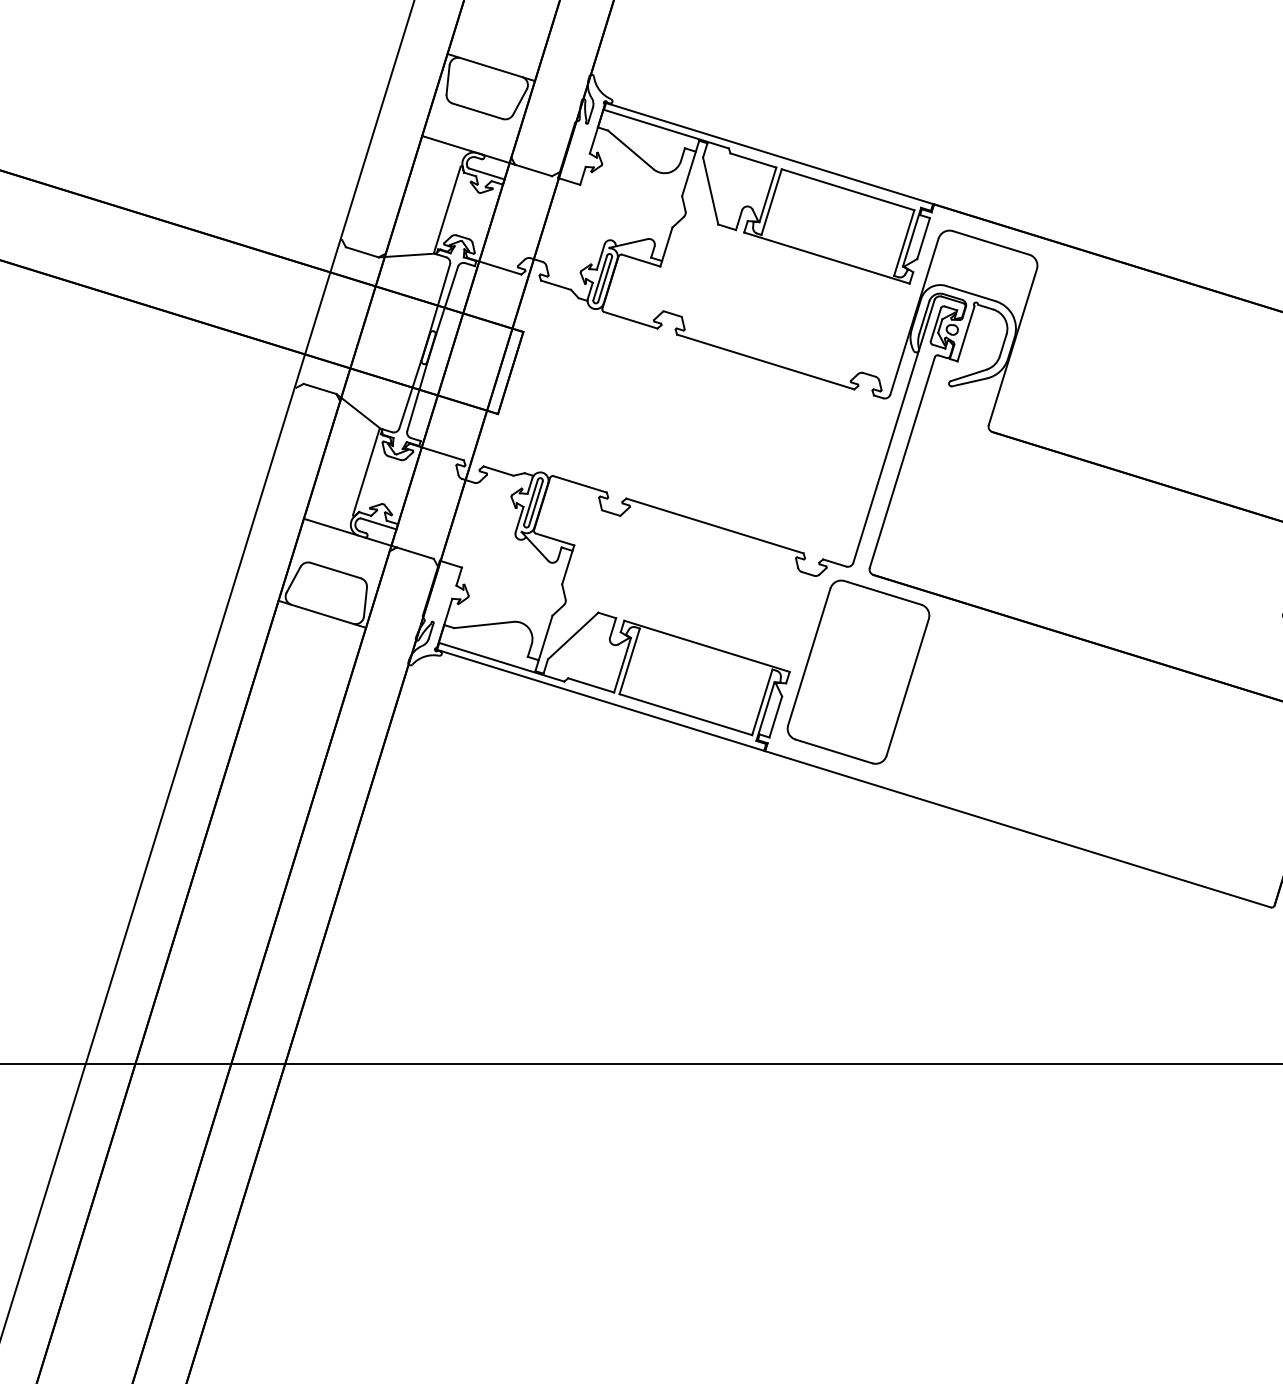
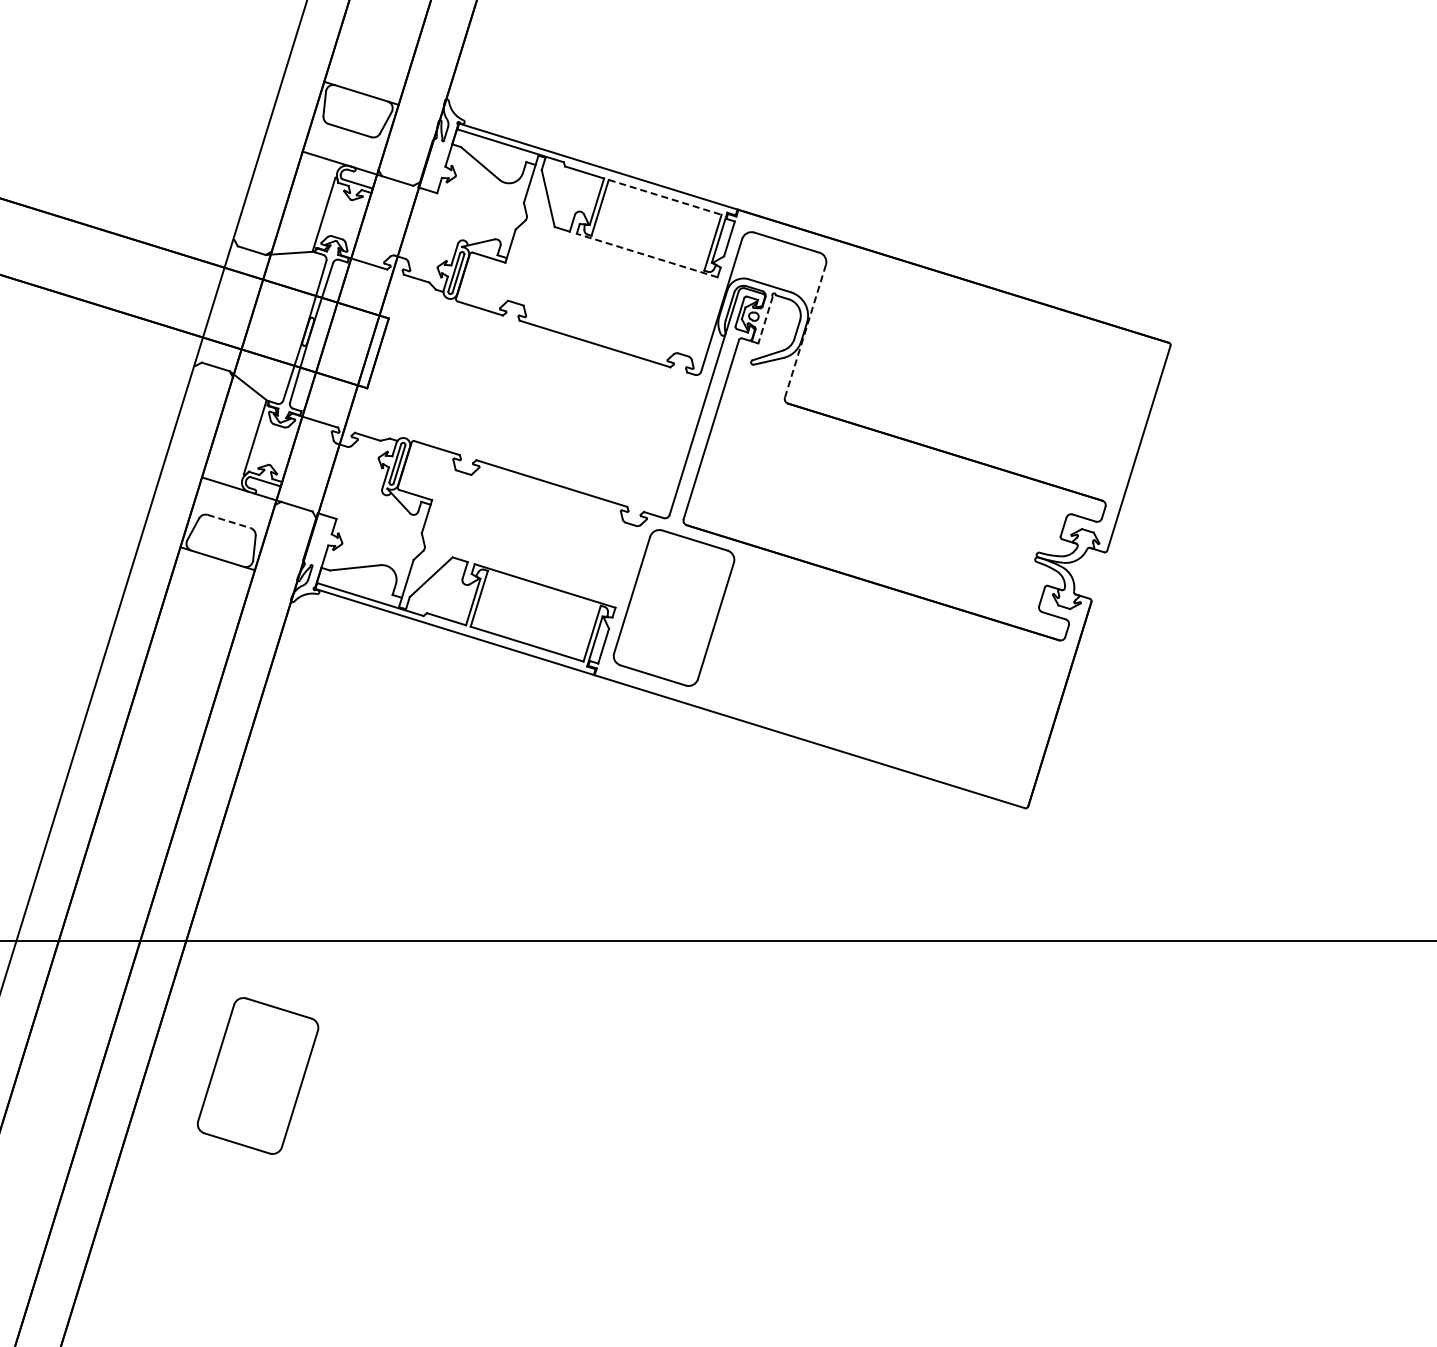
line: (848, 189) -> (665, 197), solid -> dashed
line: (827, 258) -> (647, 255), solid -> dashed
line: (965, 334) -> (765, 320), solid -> dashed
line: (1012, 347) -> (805, 331), solid -> dashed
line: (336, 570) -> (229, 521), solid -> dashed
part: (369, 1221) -> (257, 1075), added

